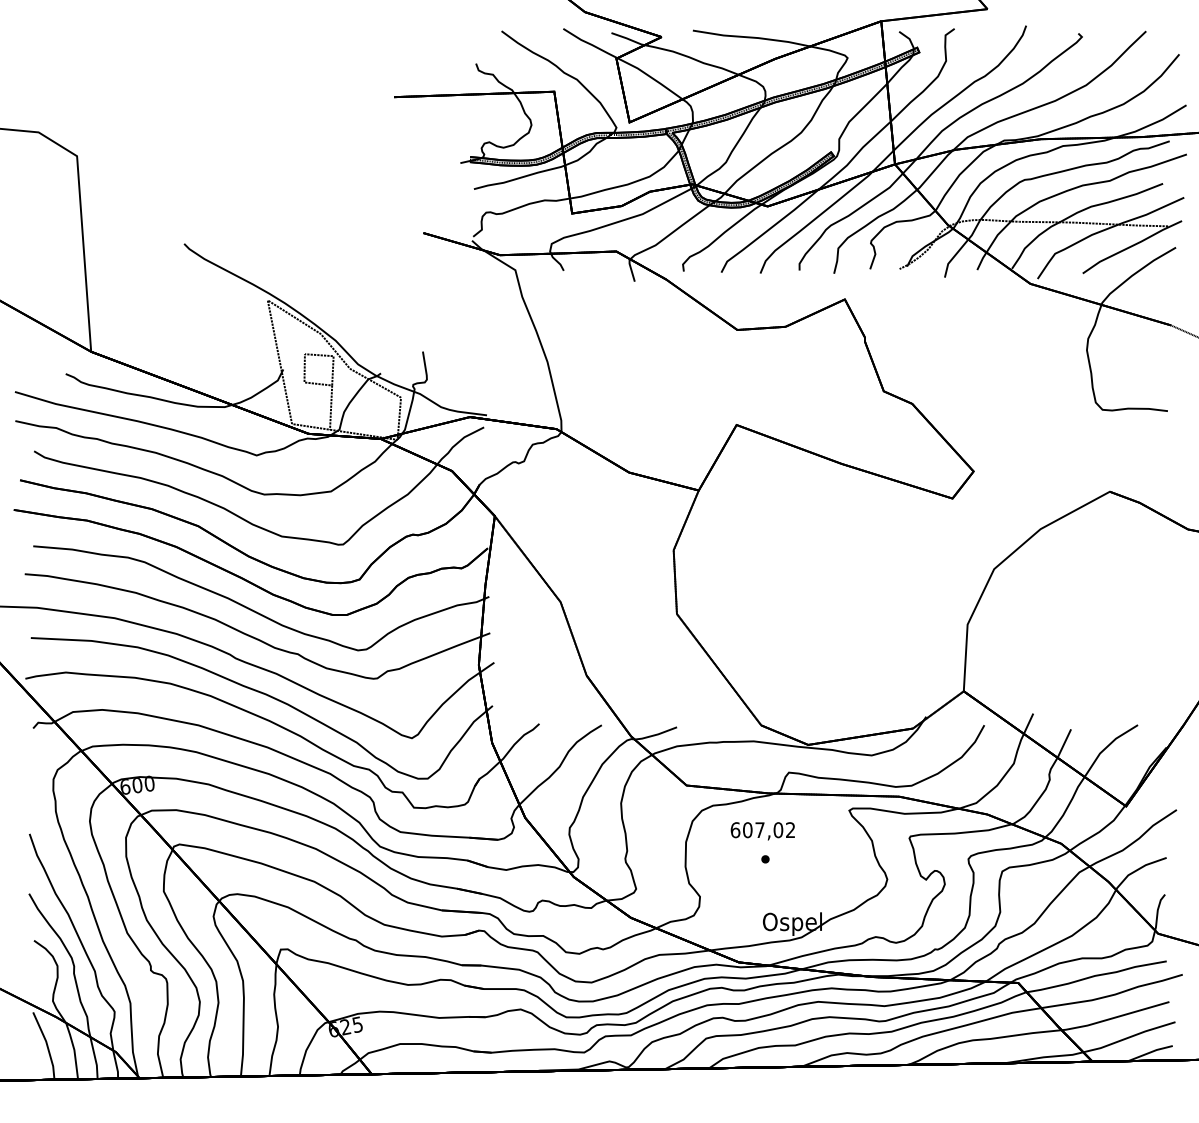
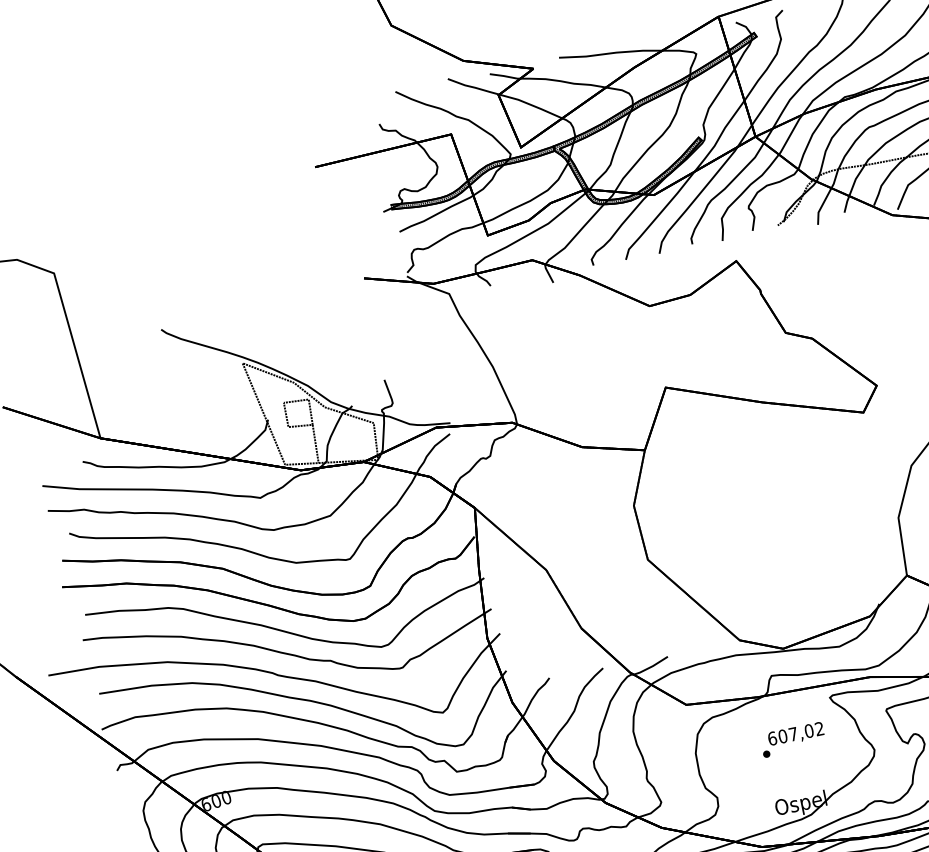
text: (762, 831) -> (795, 734), moved

